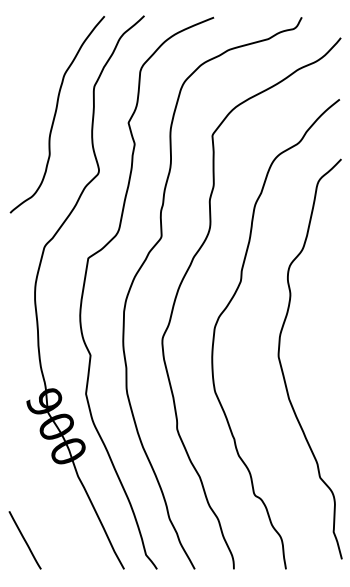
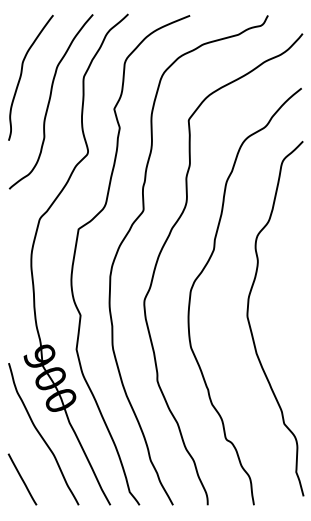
curve: (24, 84) -> (21, 75), added
curve: (47, 491) -> (42, 436), added

